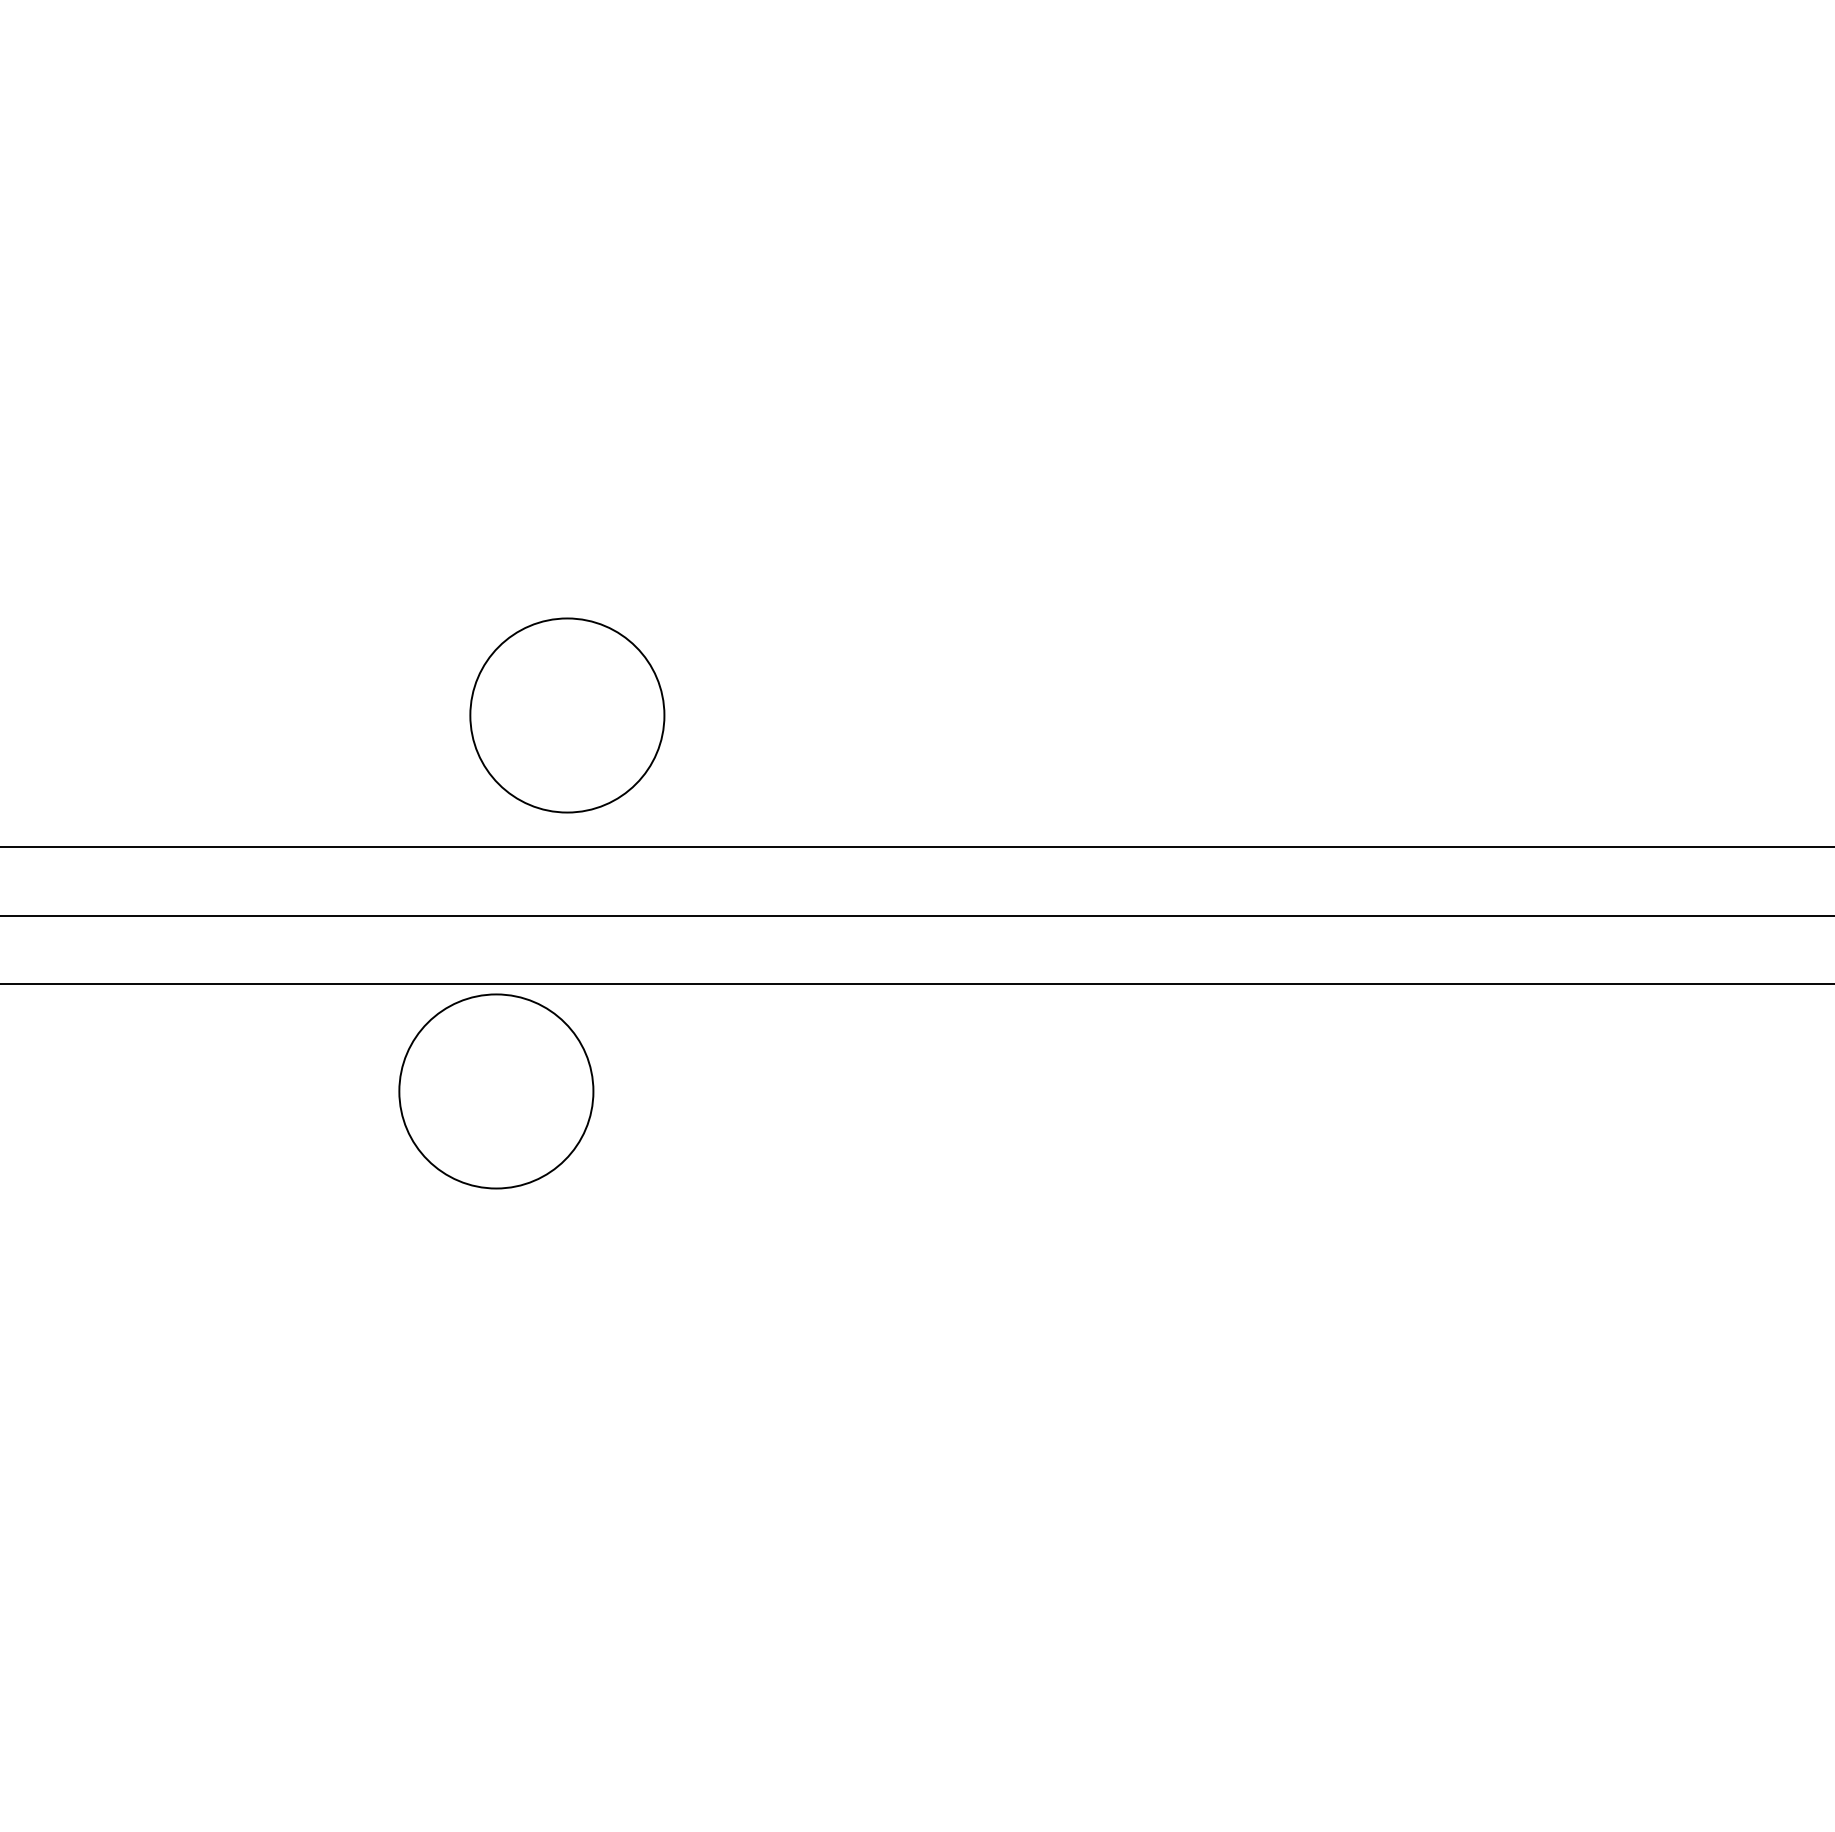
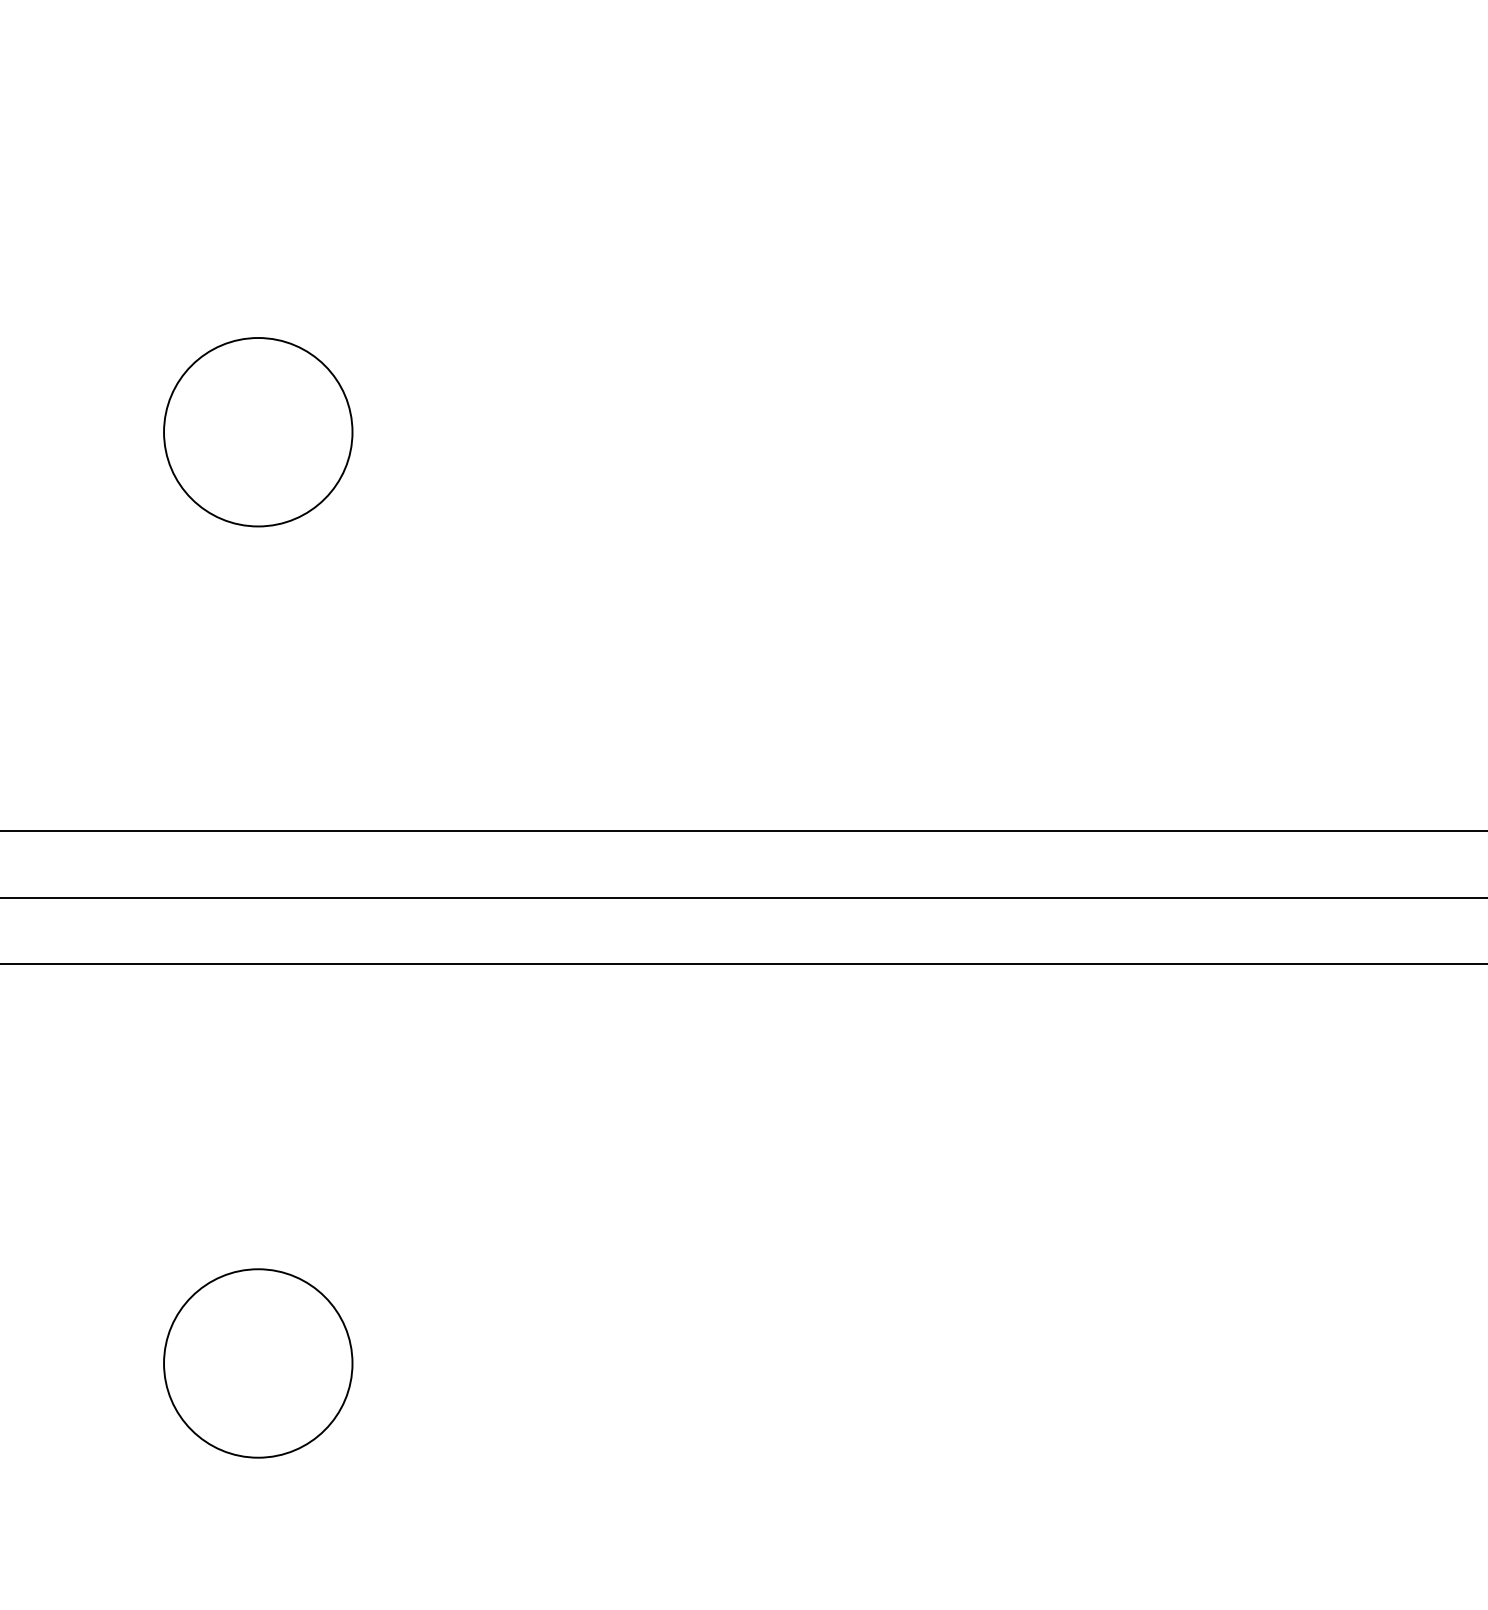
circle: (567, 715) -> (258, 432), moved
circle: (496, 1091) -> (258, 1363), moved

